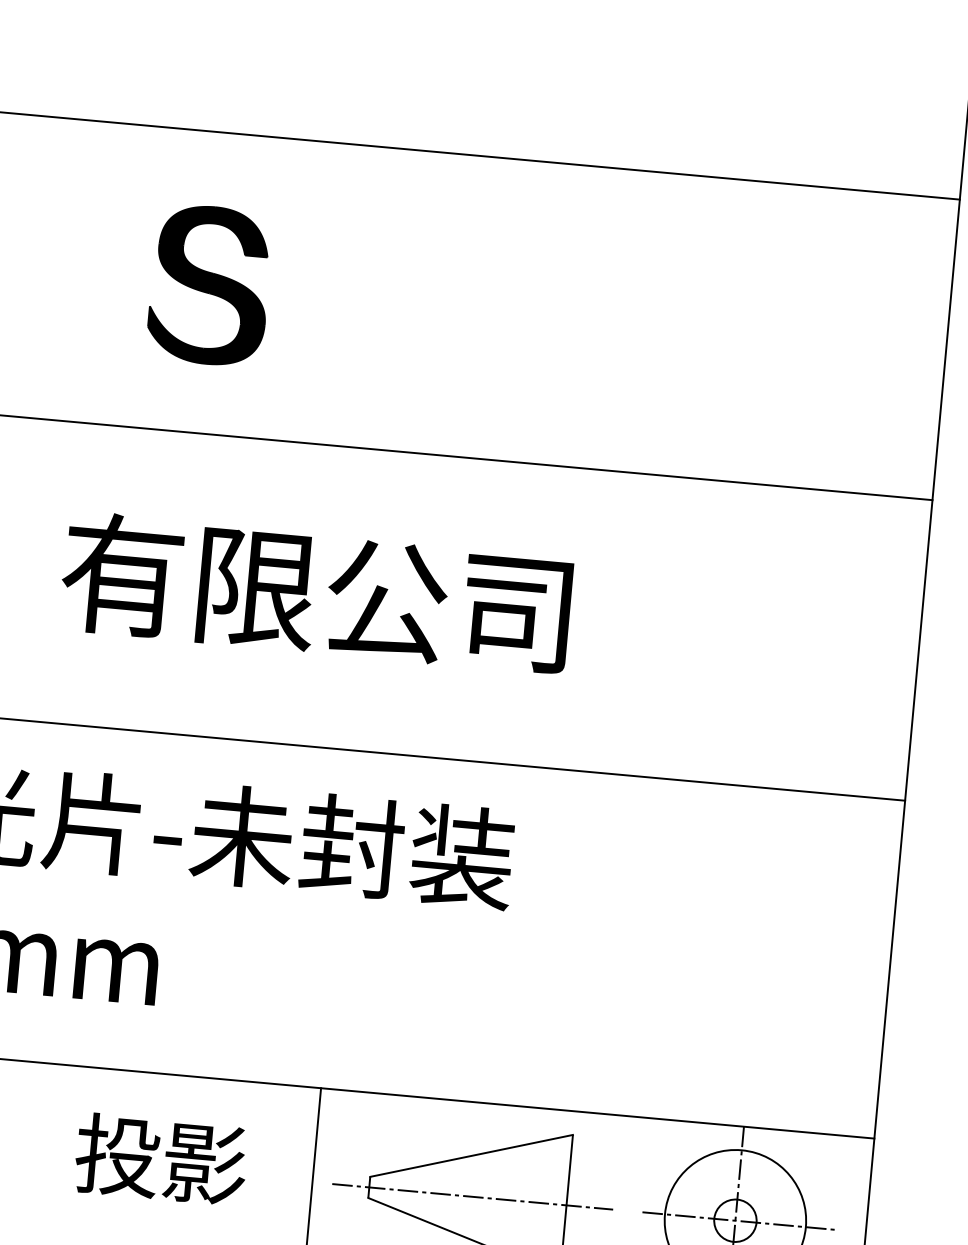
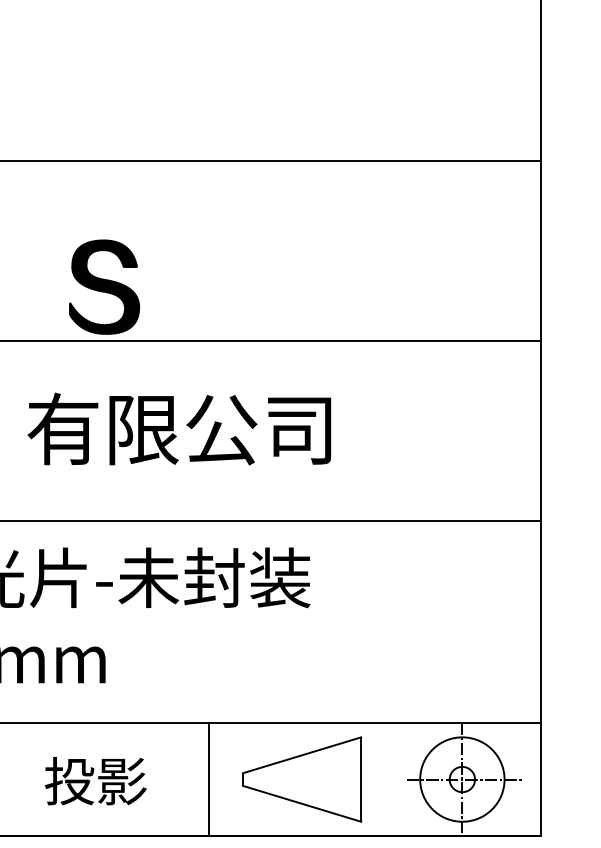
part: (210, 284) -> (104, 286), moved
text: (160, 1159) -> (95, 781), moved
line: (471, 1196) -> (304, 779), removed

